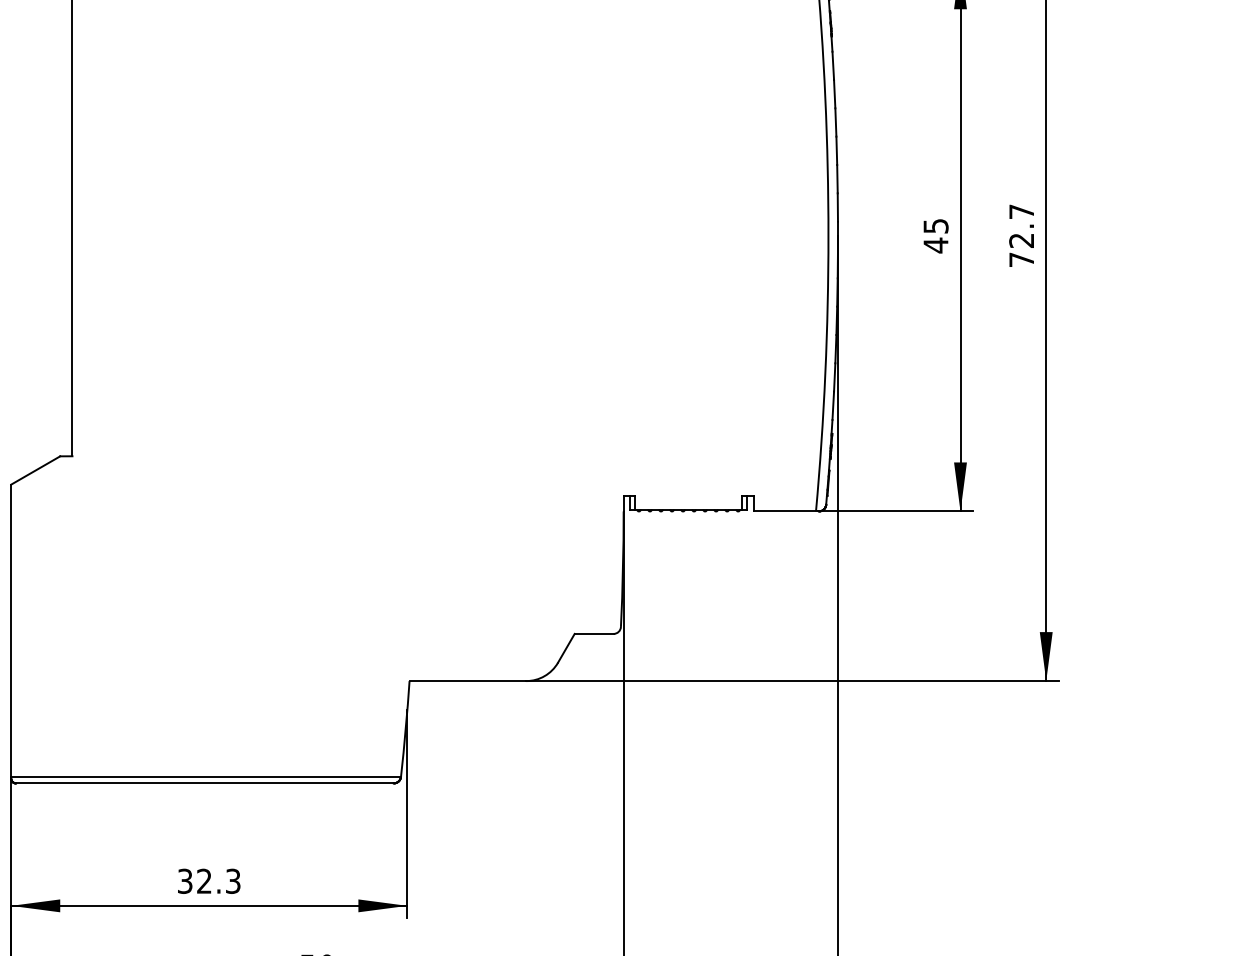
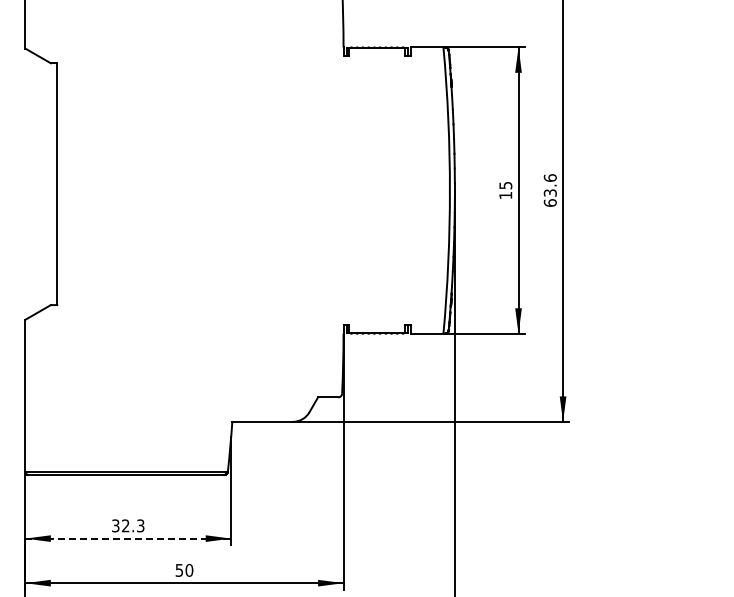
text: (1020, 235) -> (549, 190), 72.7 -> 63.6
text: (935, 245) -> (505, 195), 45 -> 15
line: (209, 905) -> (128, 538), solid -> dashed

